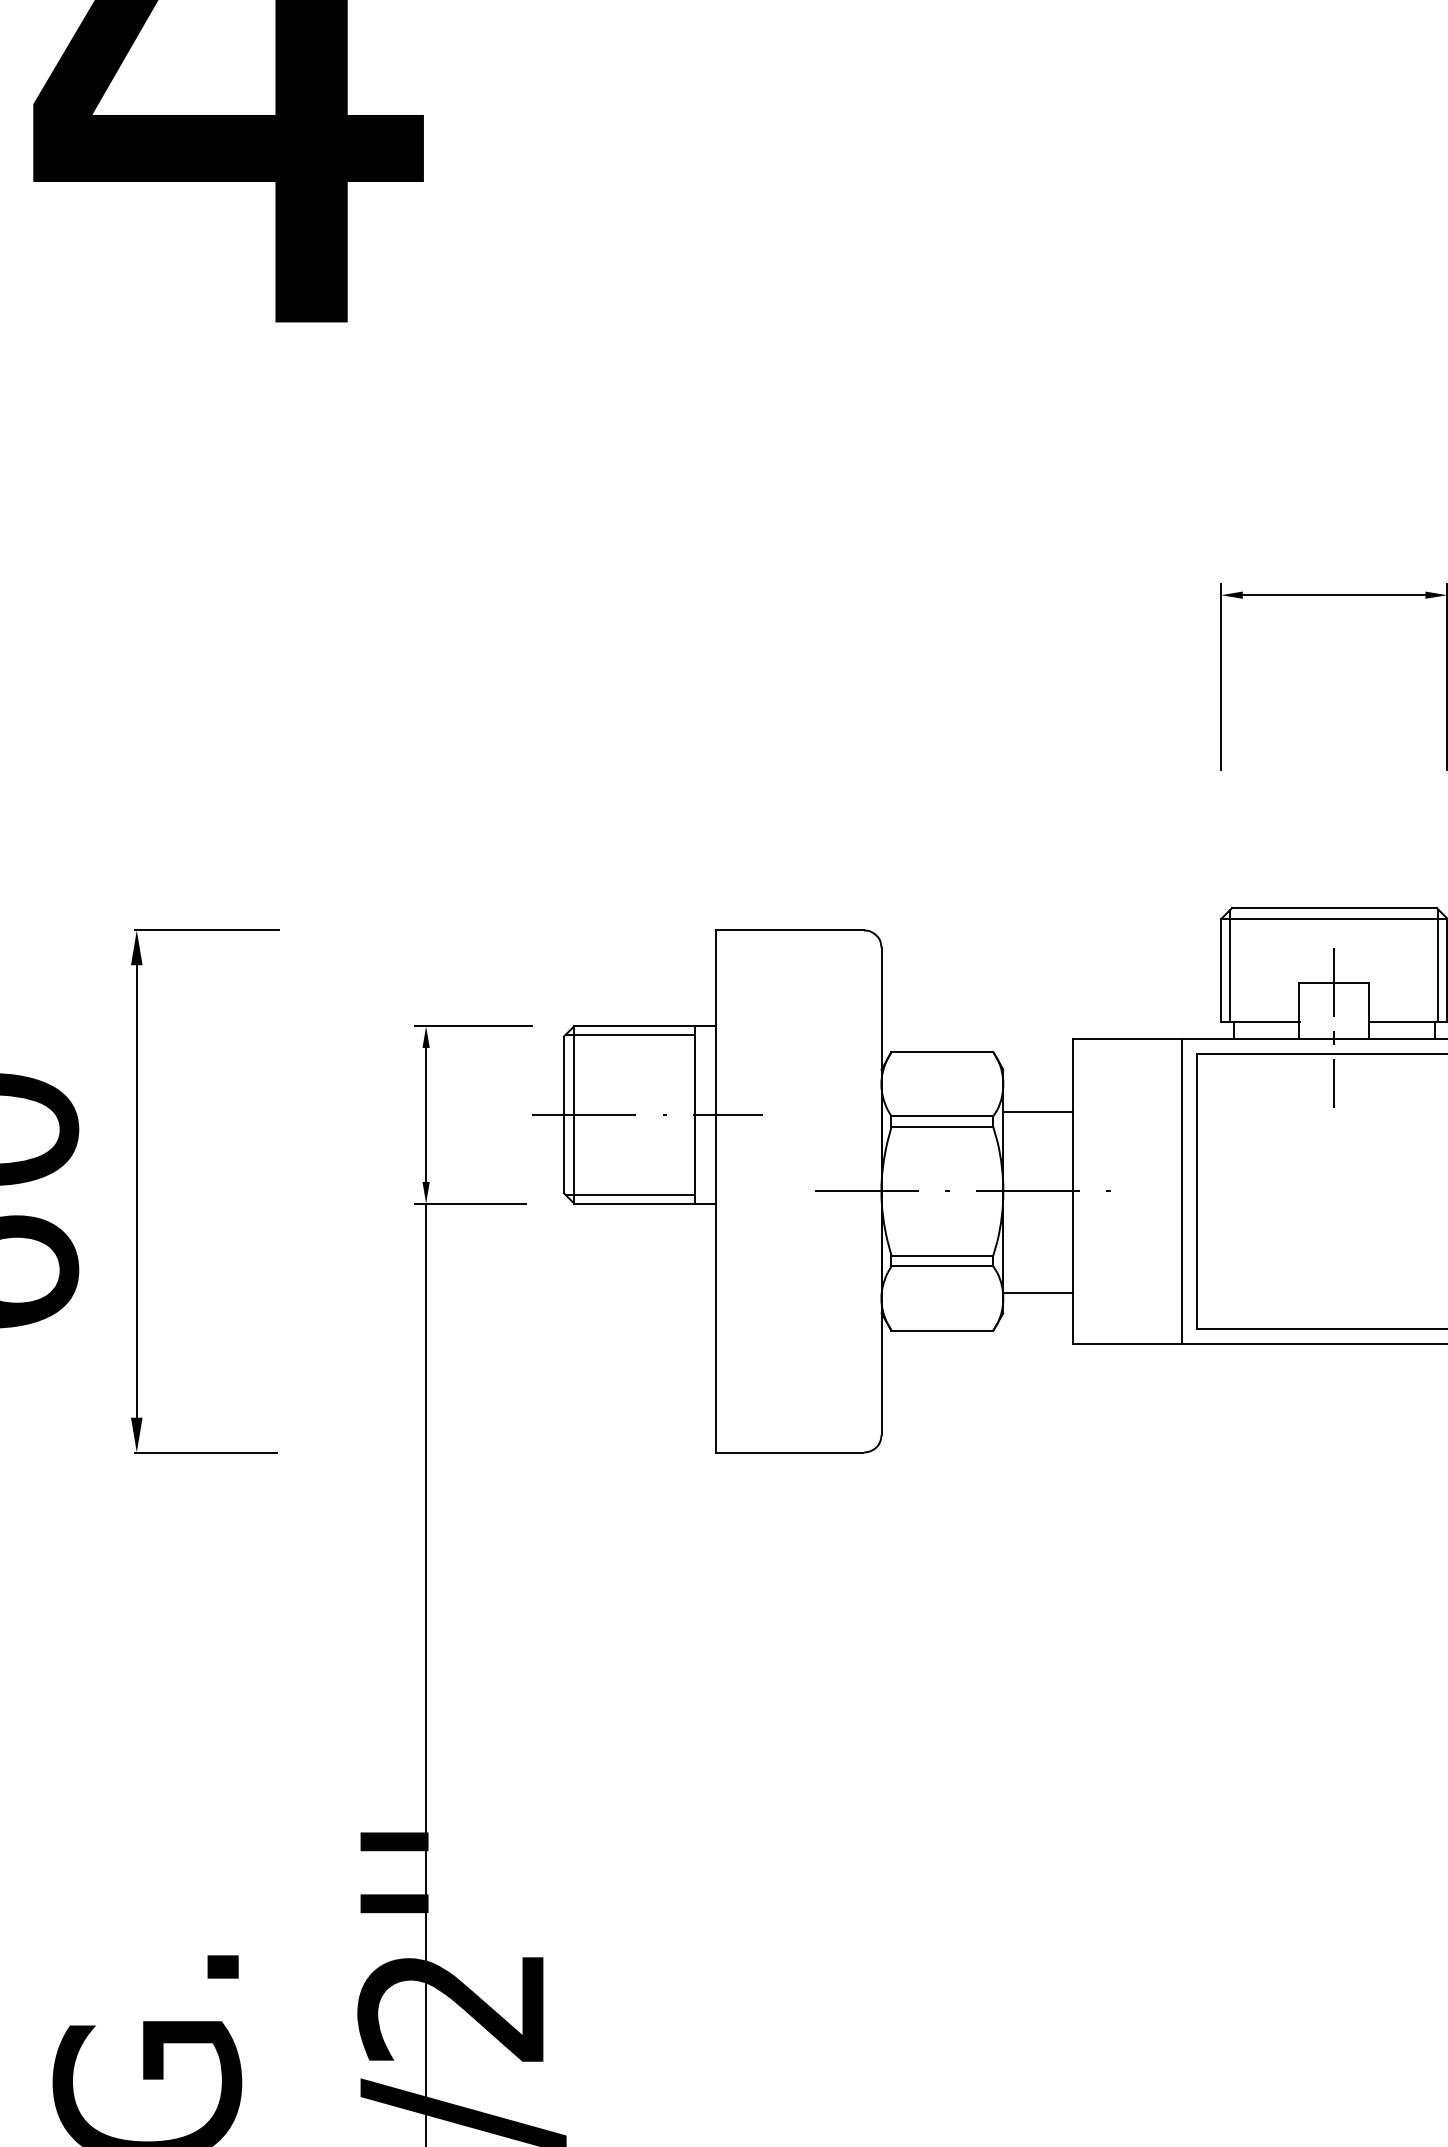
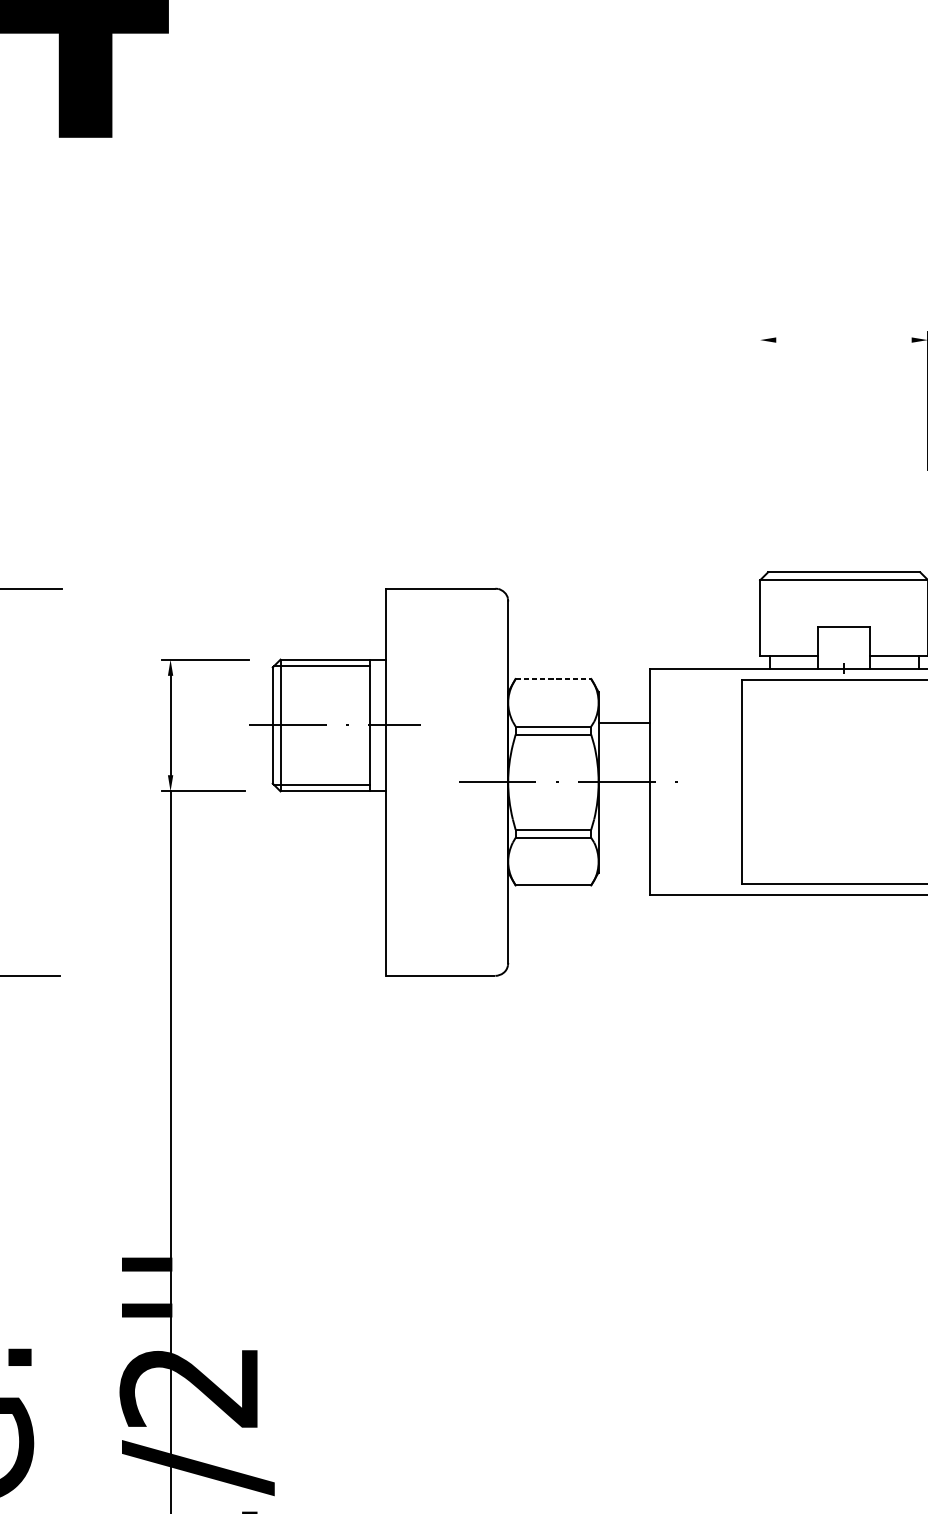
line: (1333, 595) -> (843, 340), removed
line: (1221, 676) -> (760, 400), removed
line: (1229, 965) -> (766, 614), removed
line: (1438, 965) -> (921, 614), removed
line: (1334, 982) -> (844, 627), removed
line: (942, 1052) -> (553, 679), solid -> dashed
line: (1334, 1082) -> (844, 701), removed
line: (1181, 1191) -> (730, 782), removed
line: (1038, 1292) -> (624, 857), removed

